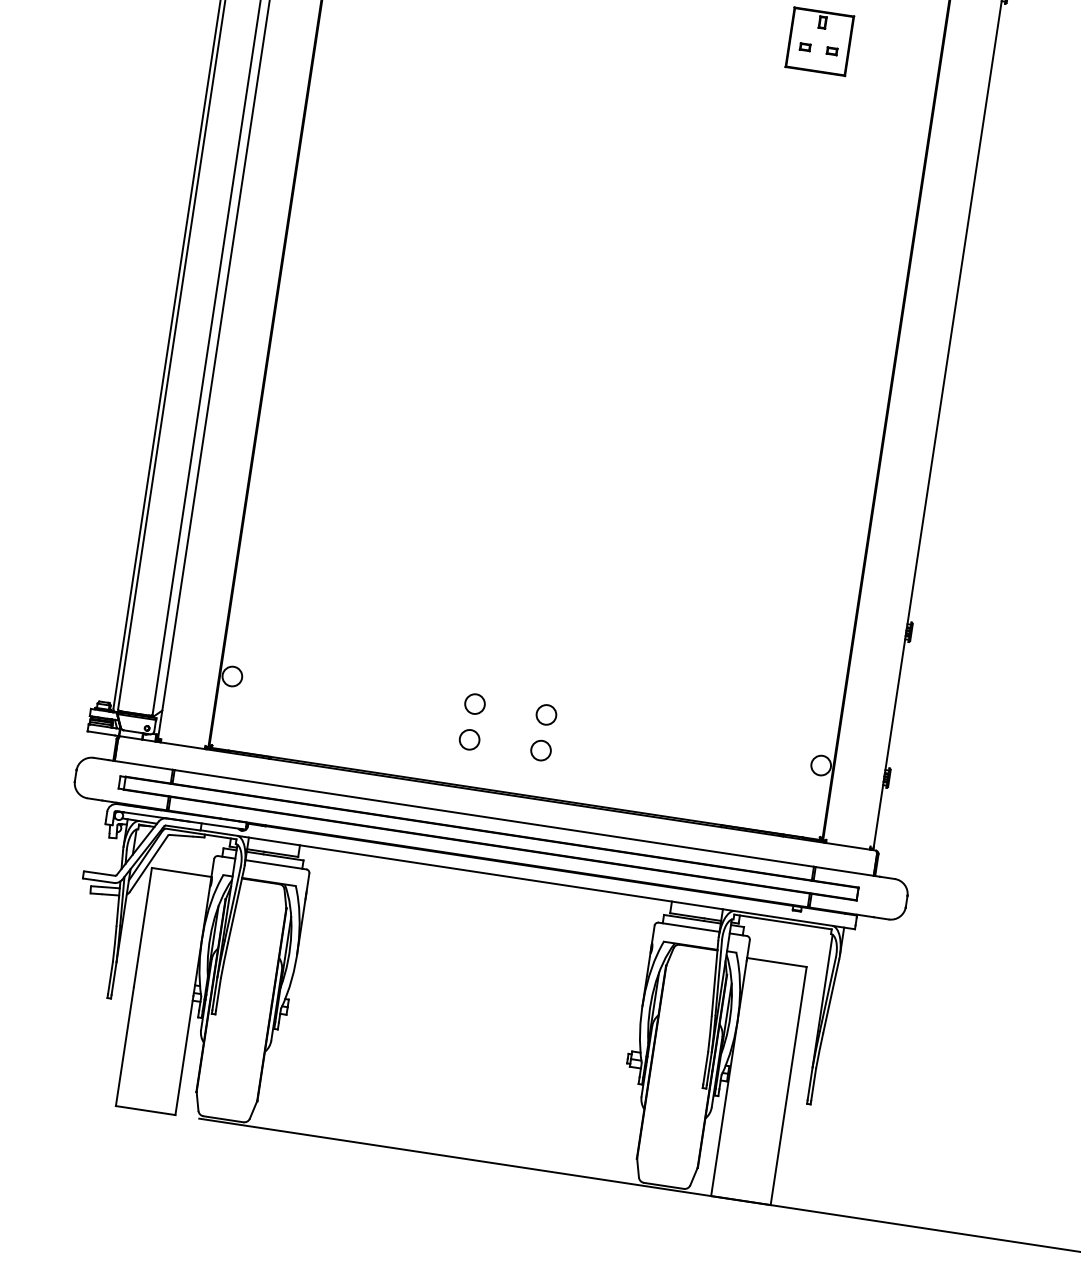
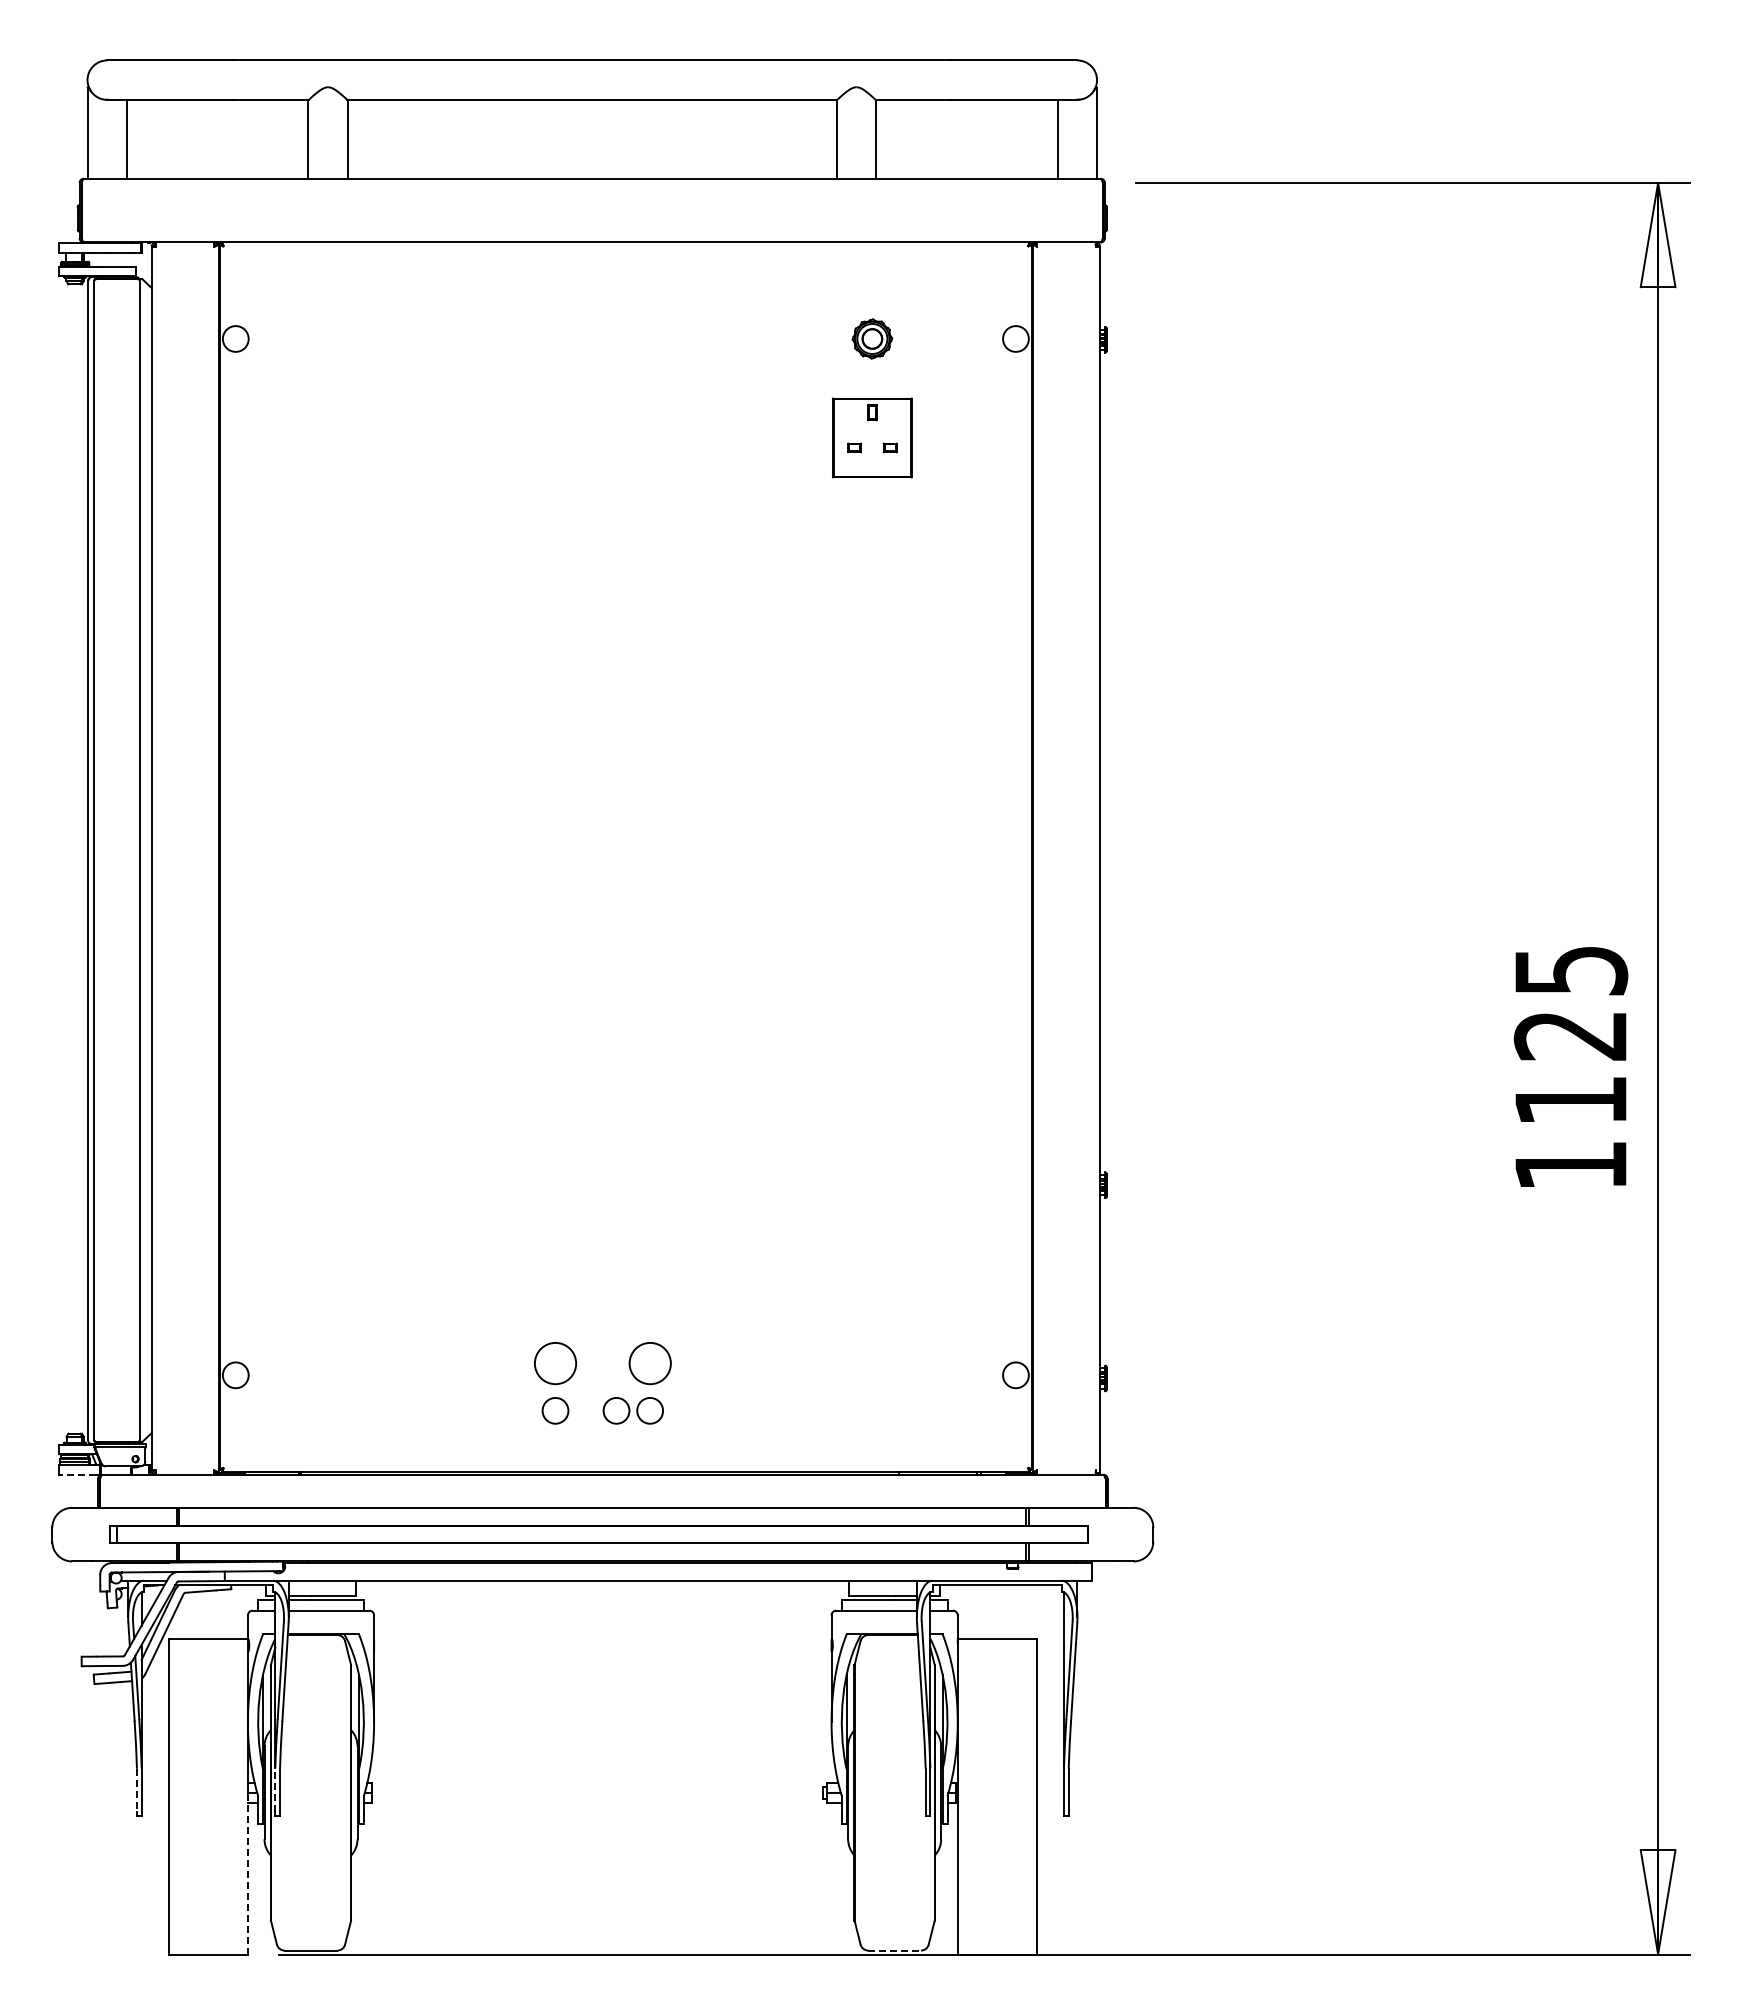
circle: (475, 704) -> (555, 1363), size x1.6
circle: (545, 714) -> (649, 1363), size x1.6
line: (101, 733) -> (77, 1474), solid -> dashed
circle: (515, 746) -> (616, 1410), added
line: (110, 978) -> (136, 1790), solid -> dashed
line: (215, 993) -> (275, 1789), solid -> dashed
line: (184, 1055) -> (247, 1875), solid -> dashed
line: (664, 1185) -> (895, 1950), solid -> dashed

